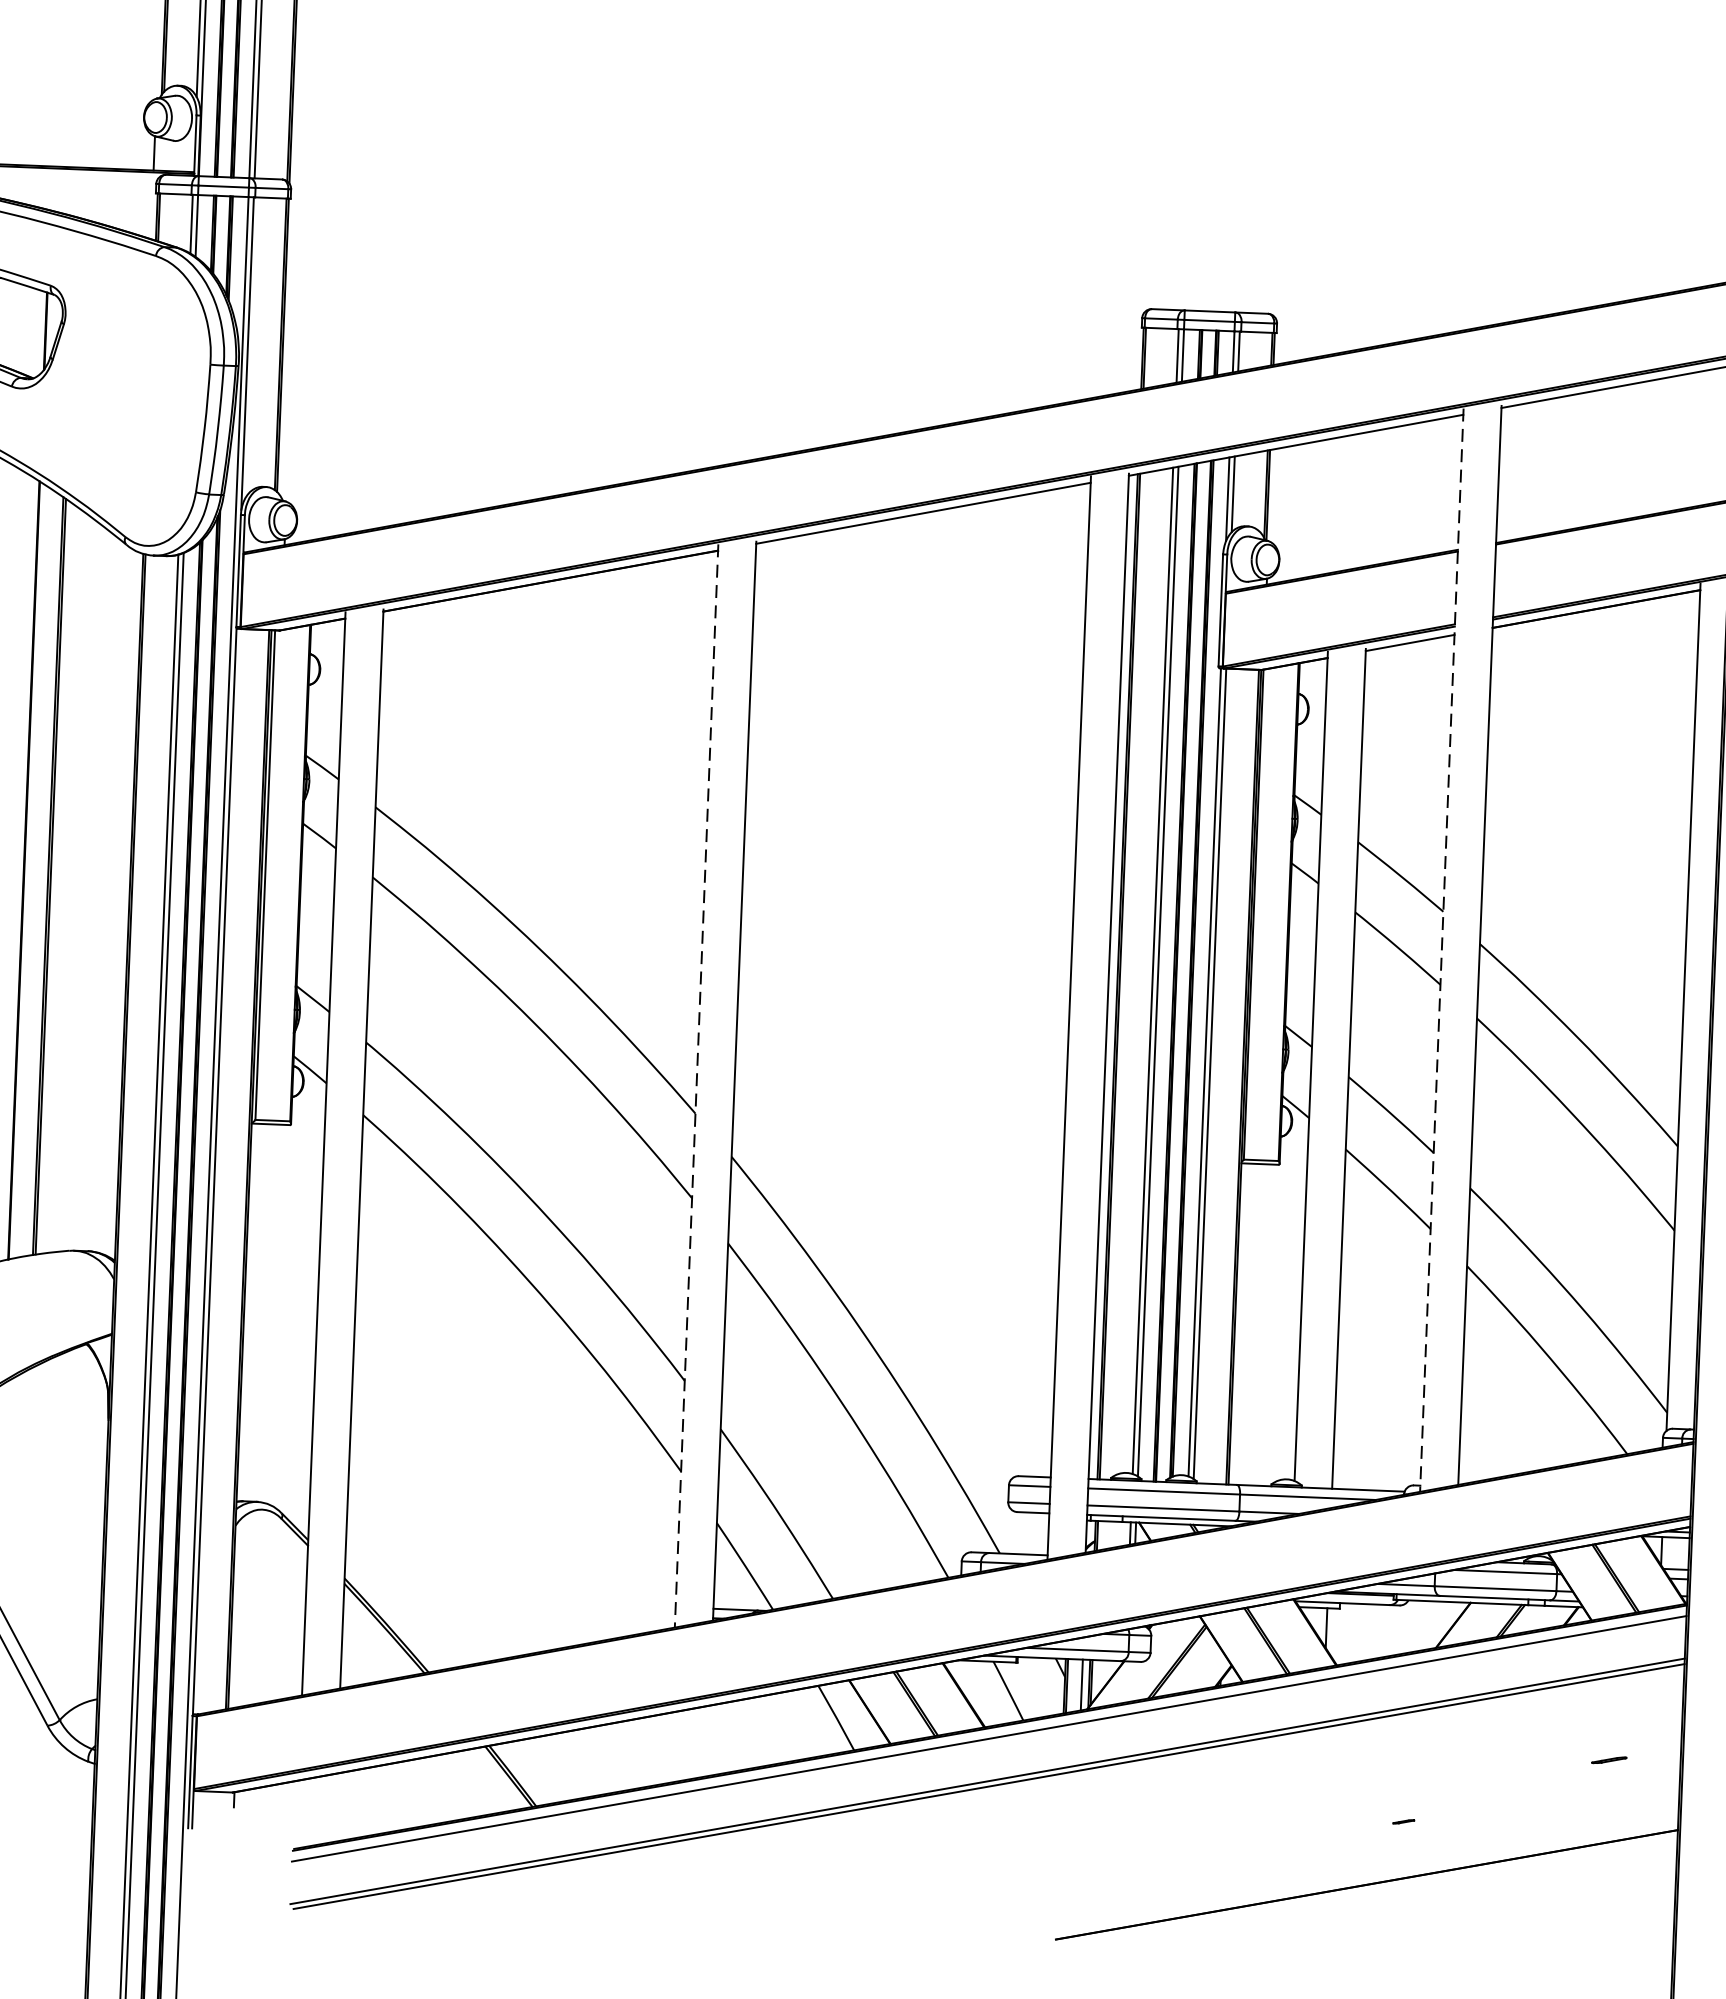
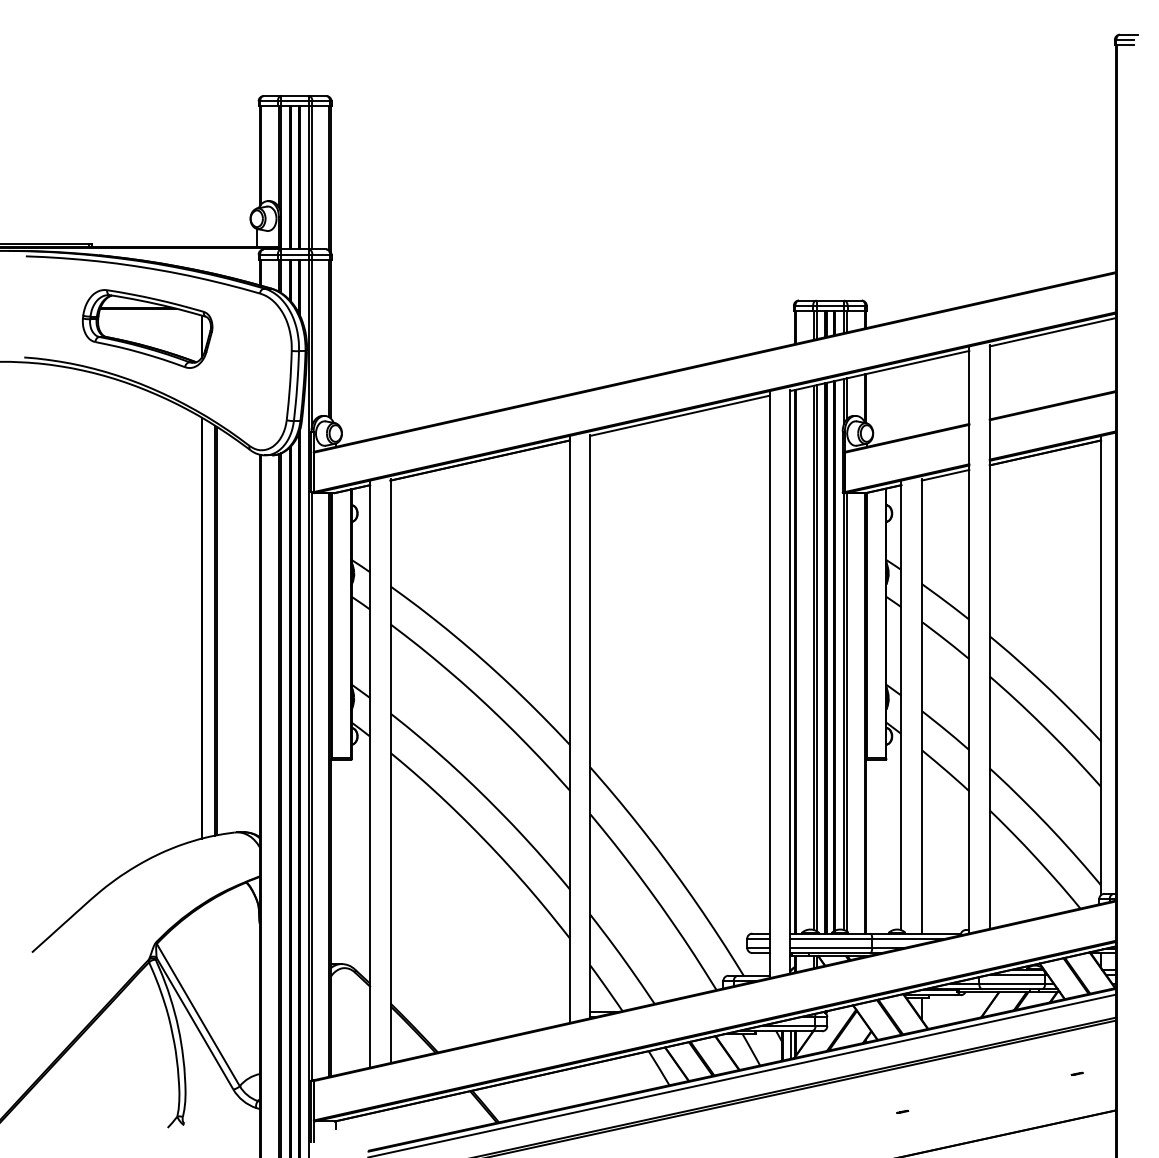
line: (1442, 950) -> (969, 640), dashed -> solid
line: (695, 1085) -> (569, 729), dashed -> solid
part: (1607, 1758) -> (1076, 1073), size x0.62
part: (1403, 1821) -> (902, 1111), moved

